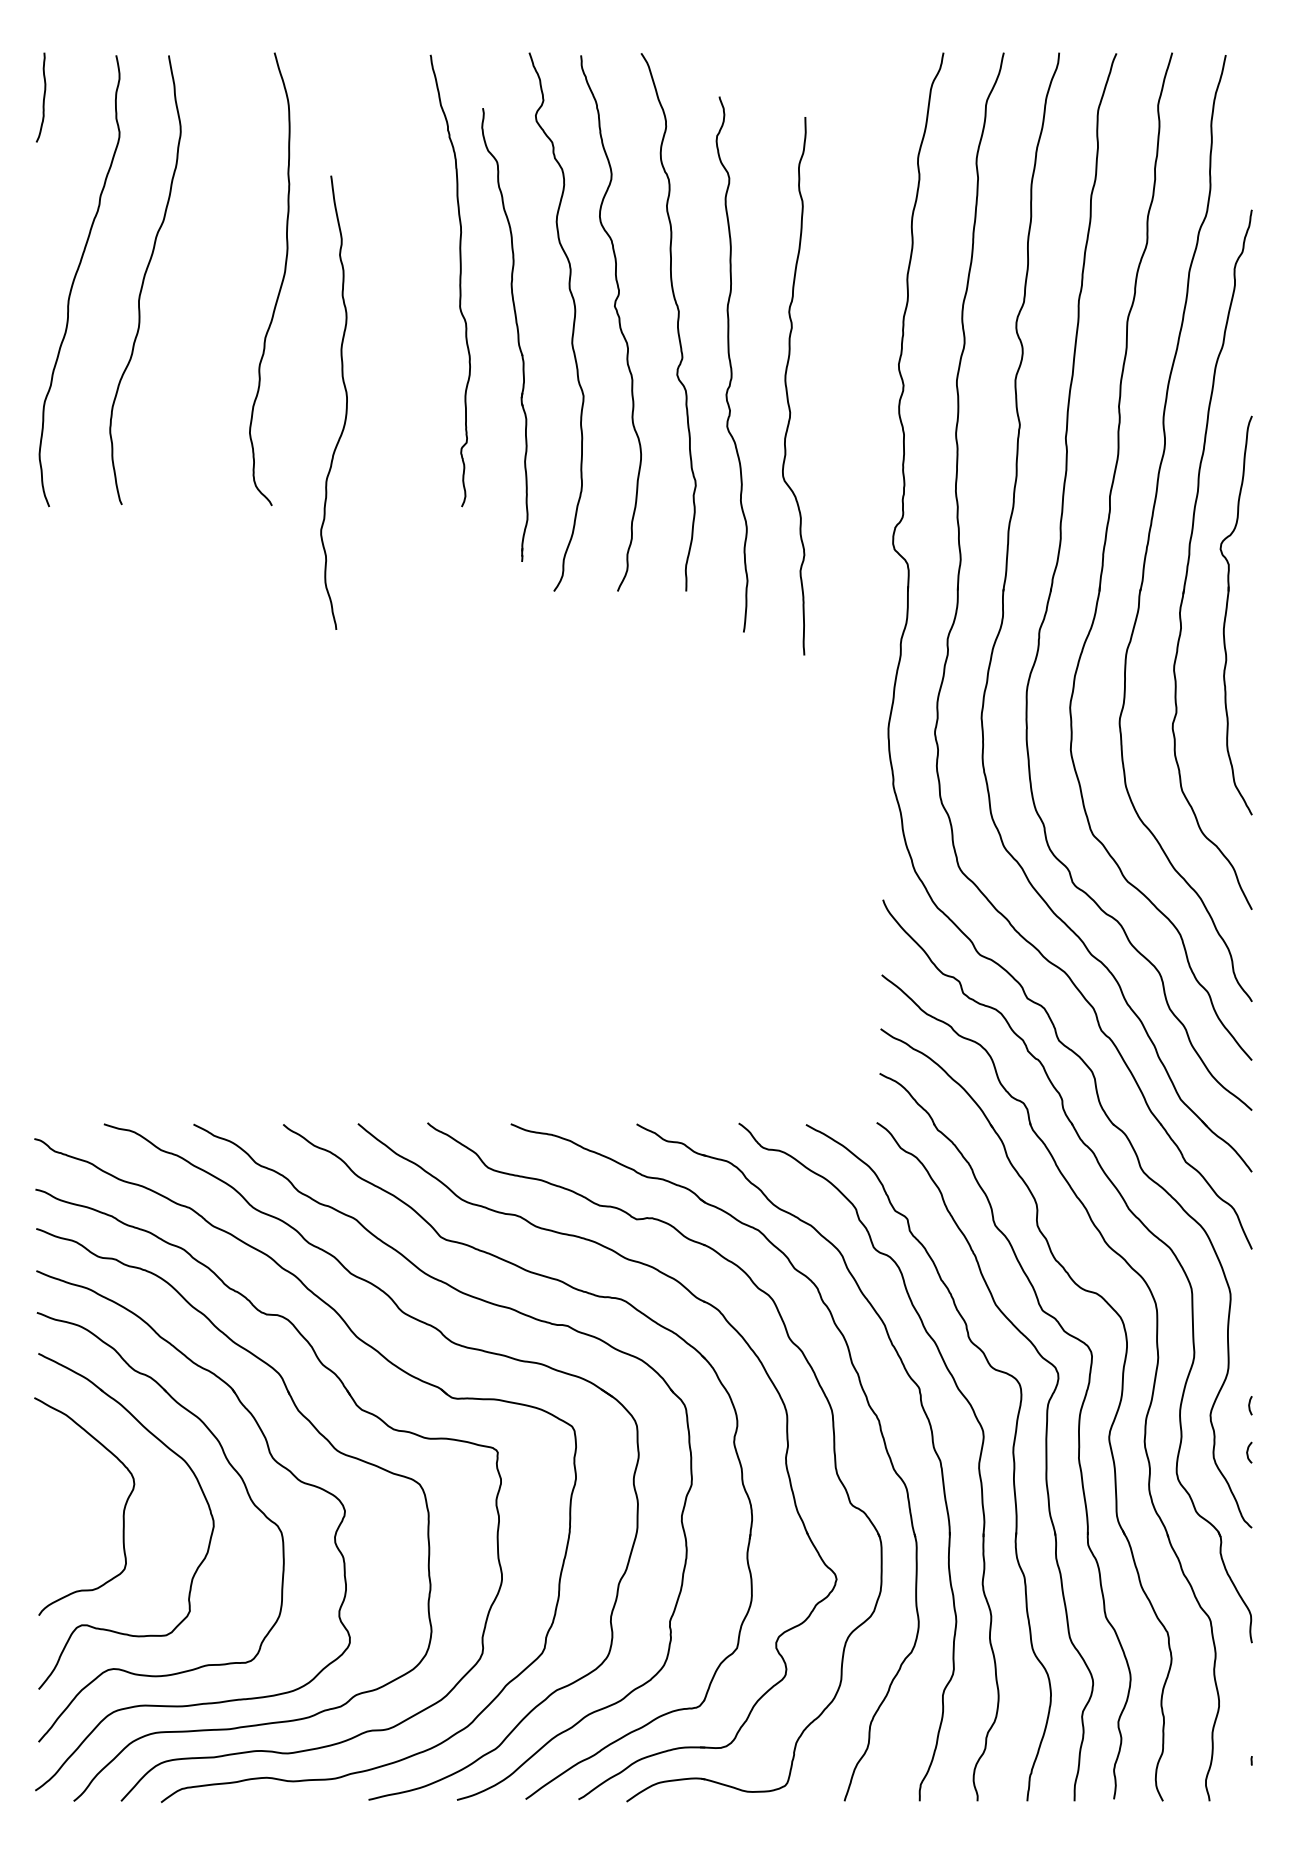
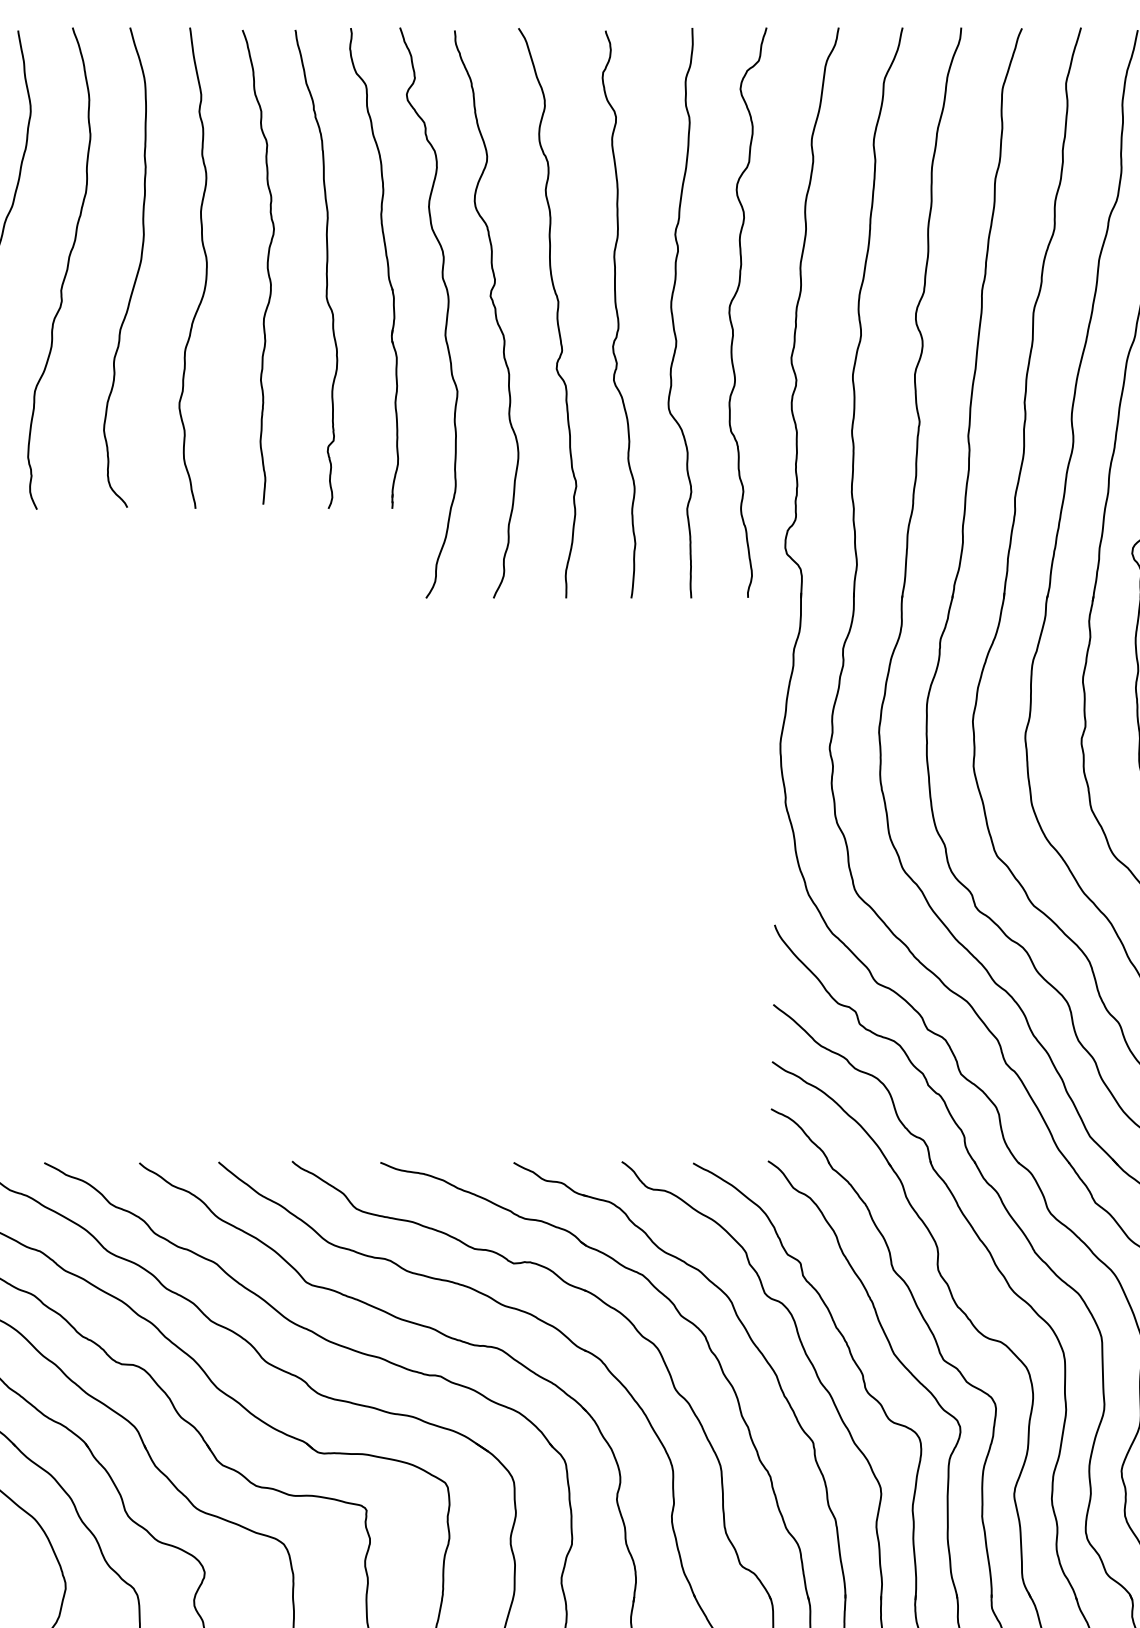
curve: (403, 278) -> (266, 266), added
curve: (214, 279) -> (66, 267), added
curve: (841, 321) -> (730, 312), added
part: (516, 329) -> (386, 262), moved
curve: (731, 364) -> (618, 314), moved
curve: (787, 387) -> (673, 314), moved
curve: (346, 402) -> (206, 267), moved

